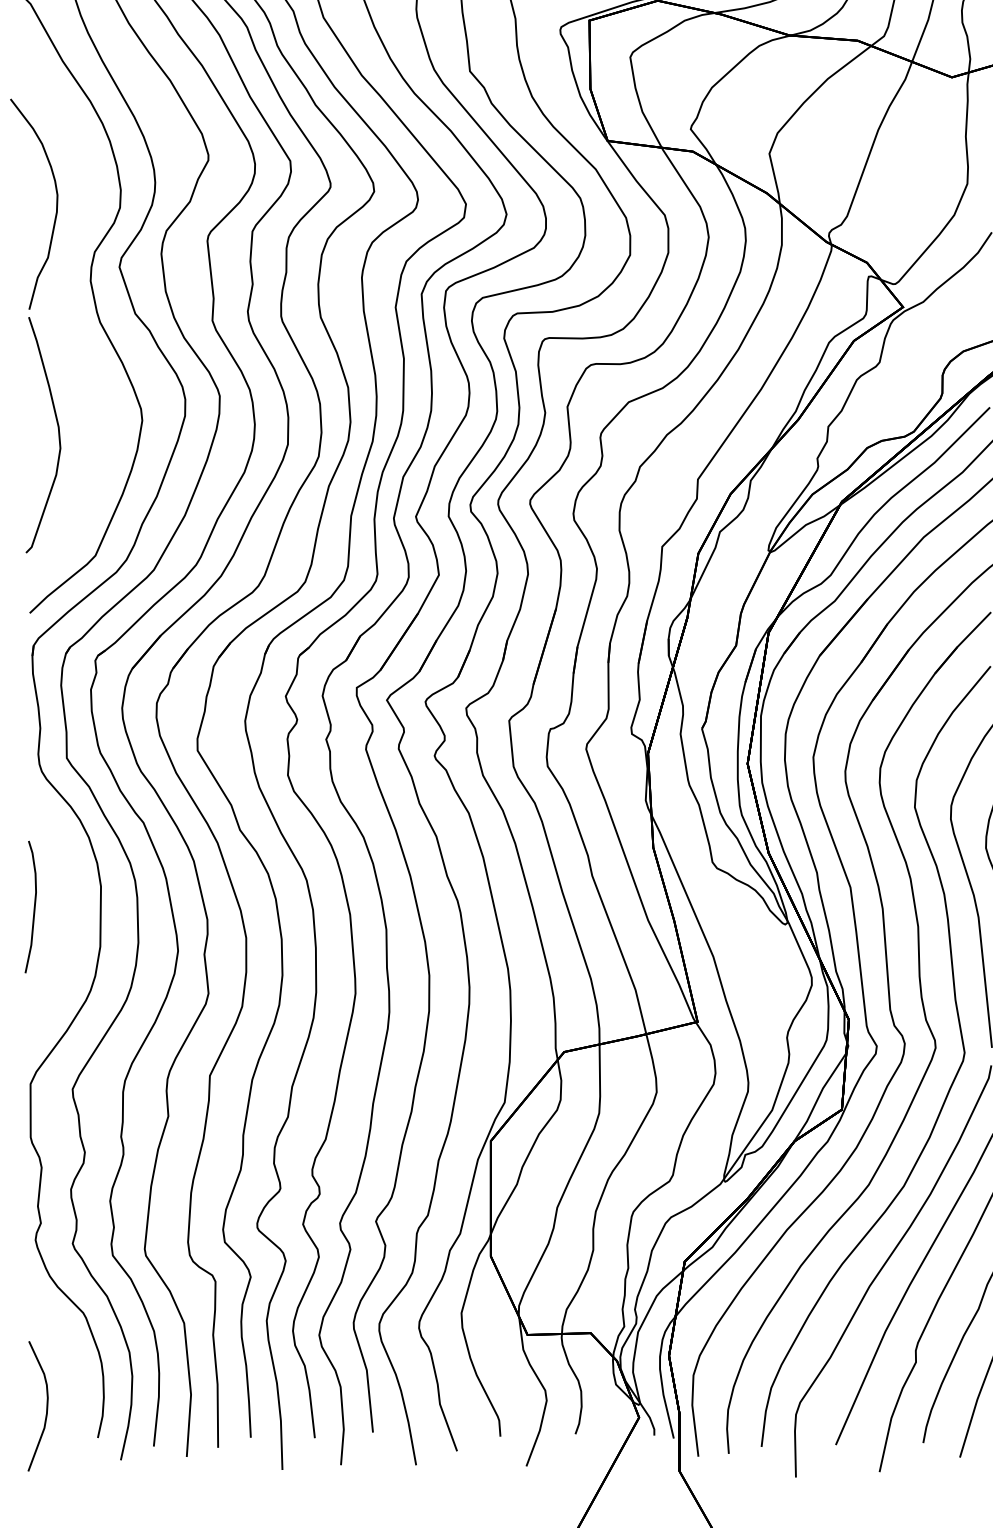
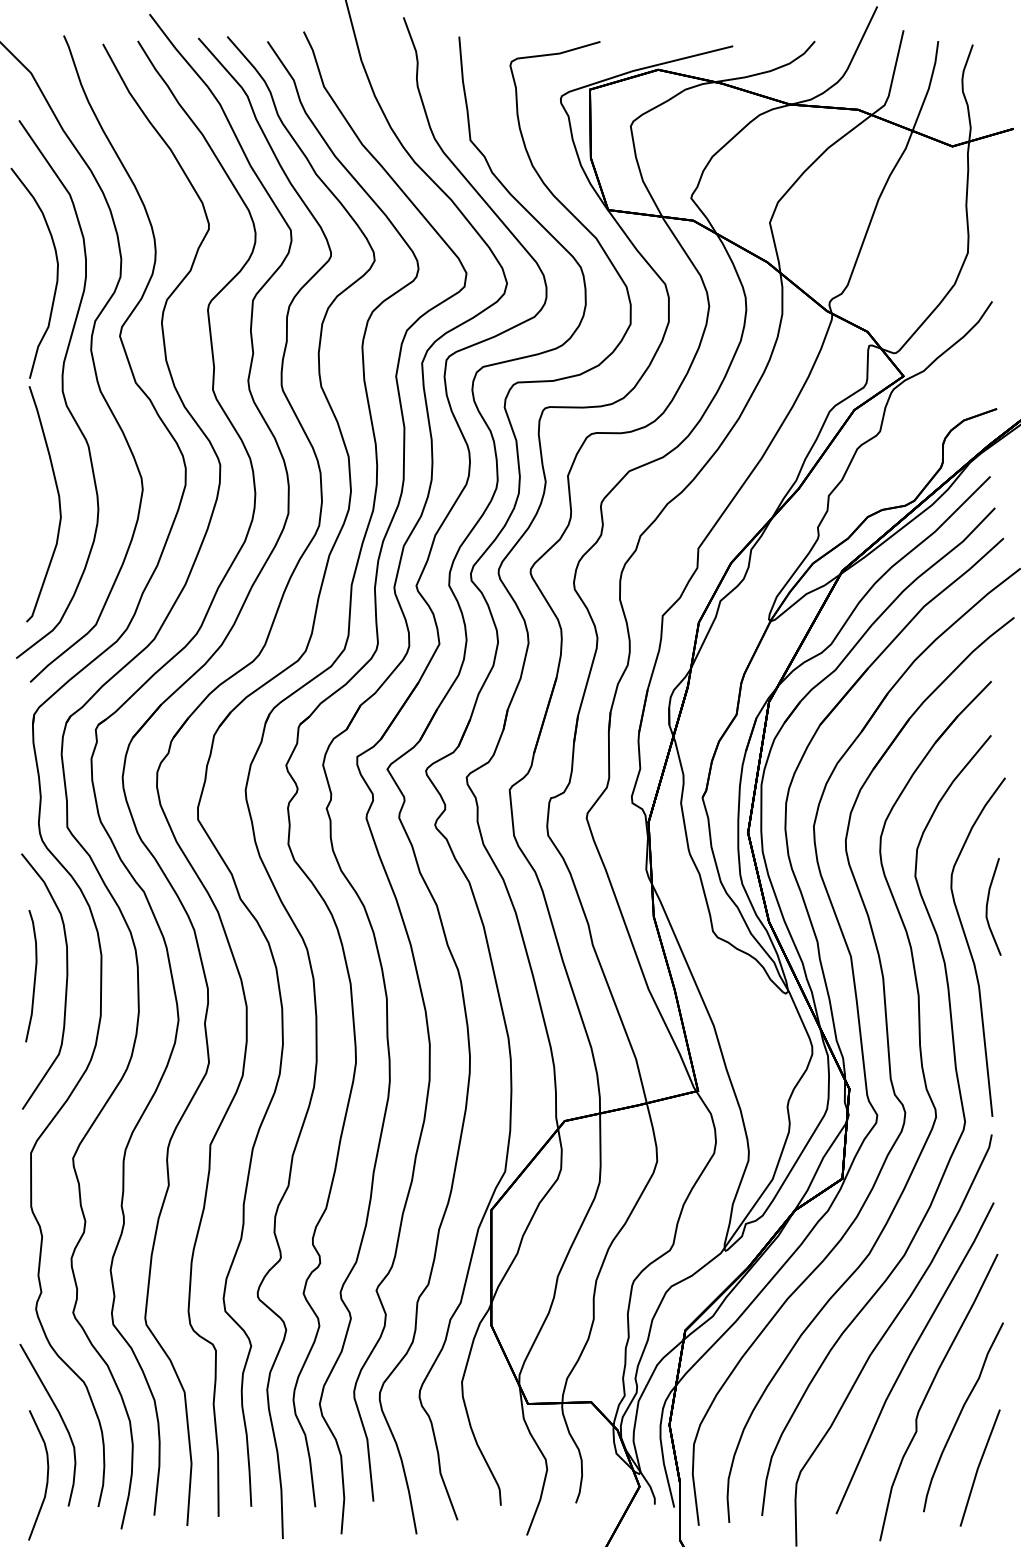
curve: (61, 320) -> (61, 389), added
curve: (65, 915) -> (65, 984), added
curve: (60, 1349) -> (60, 1418), added

